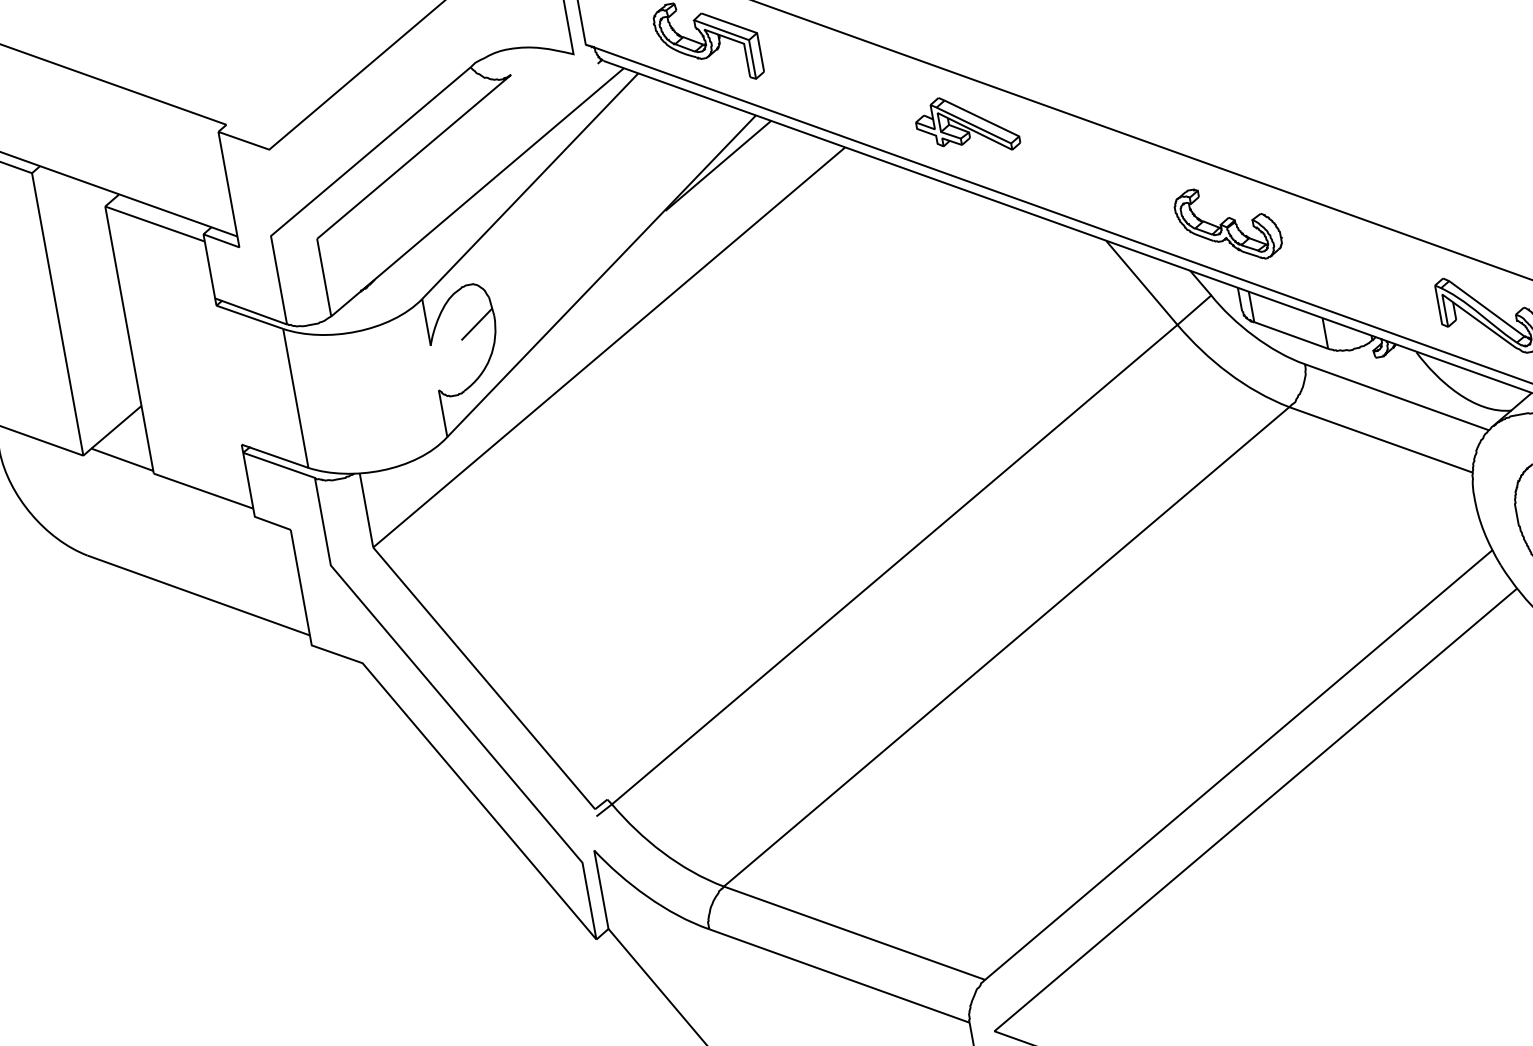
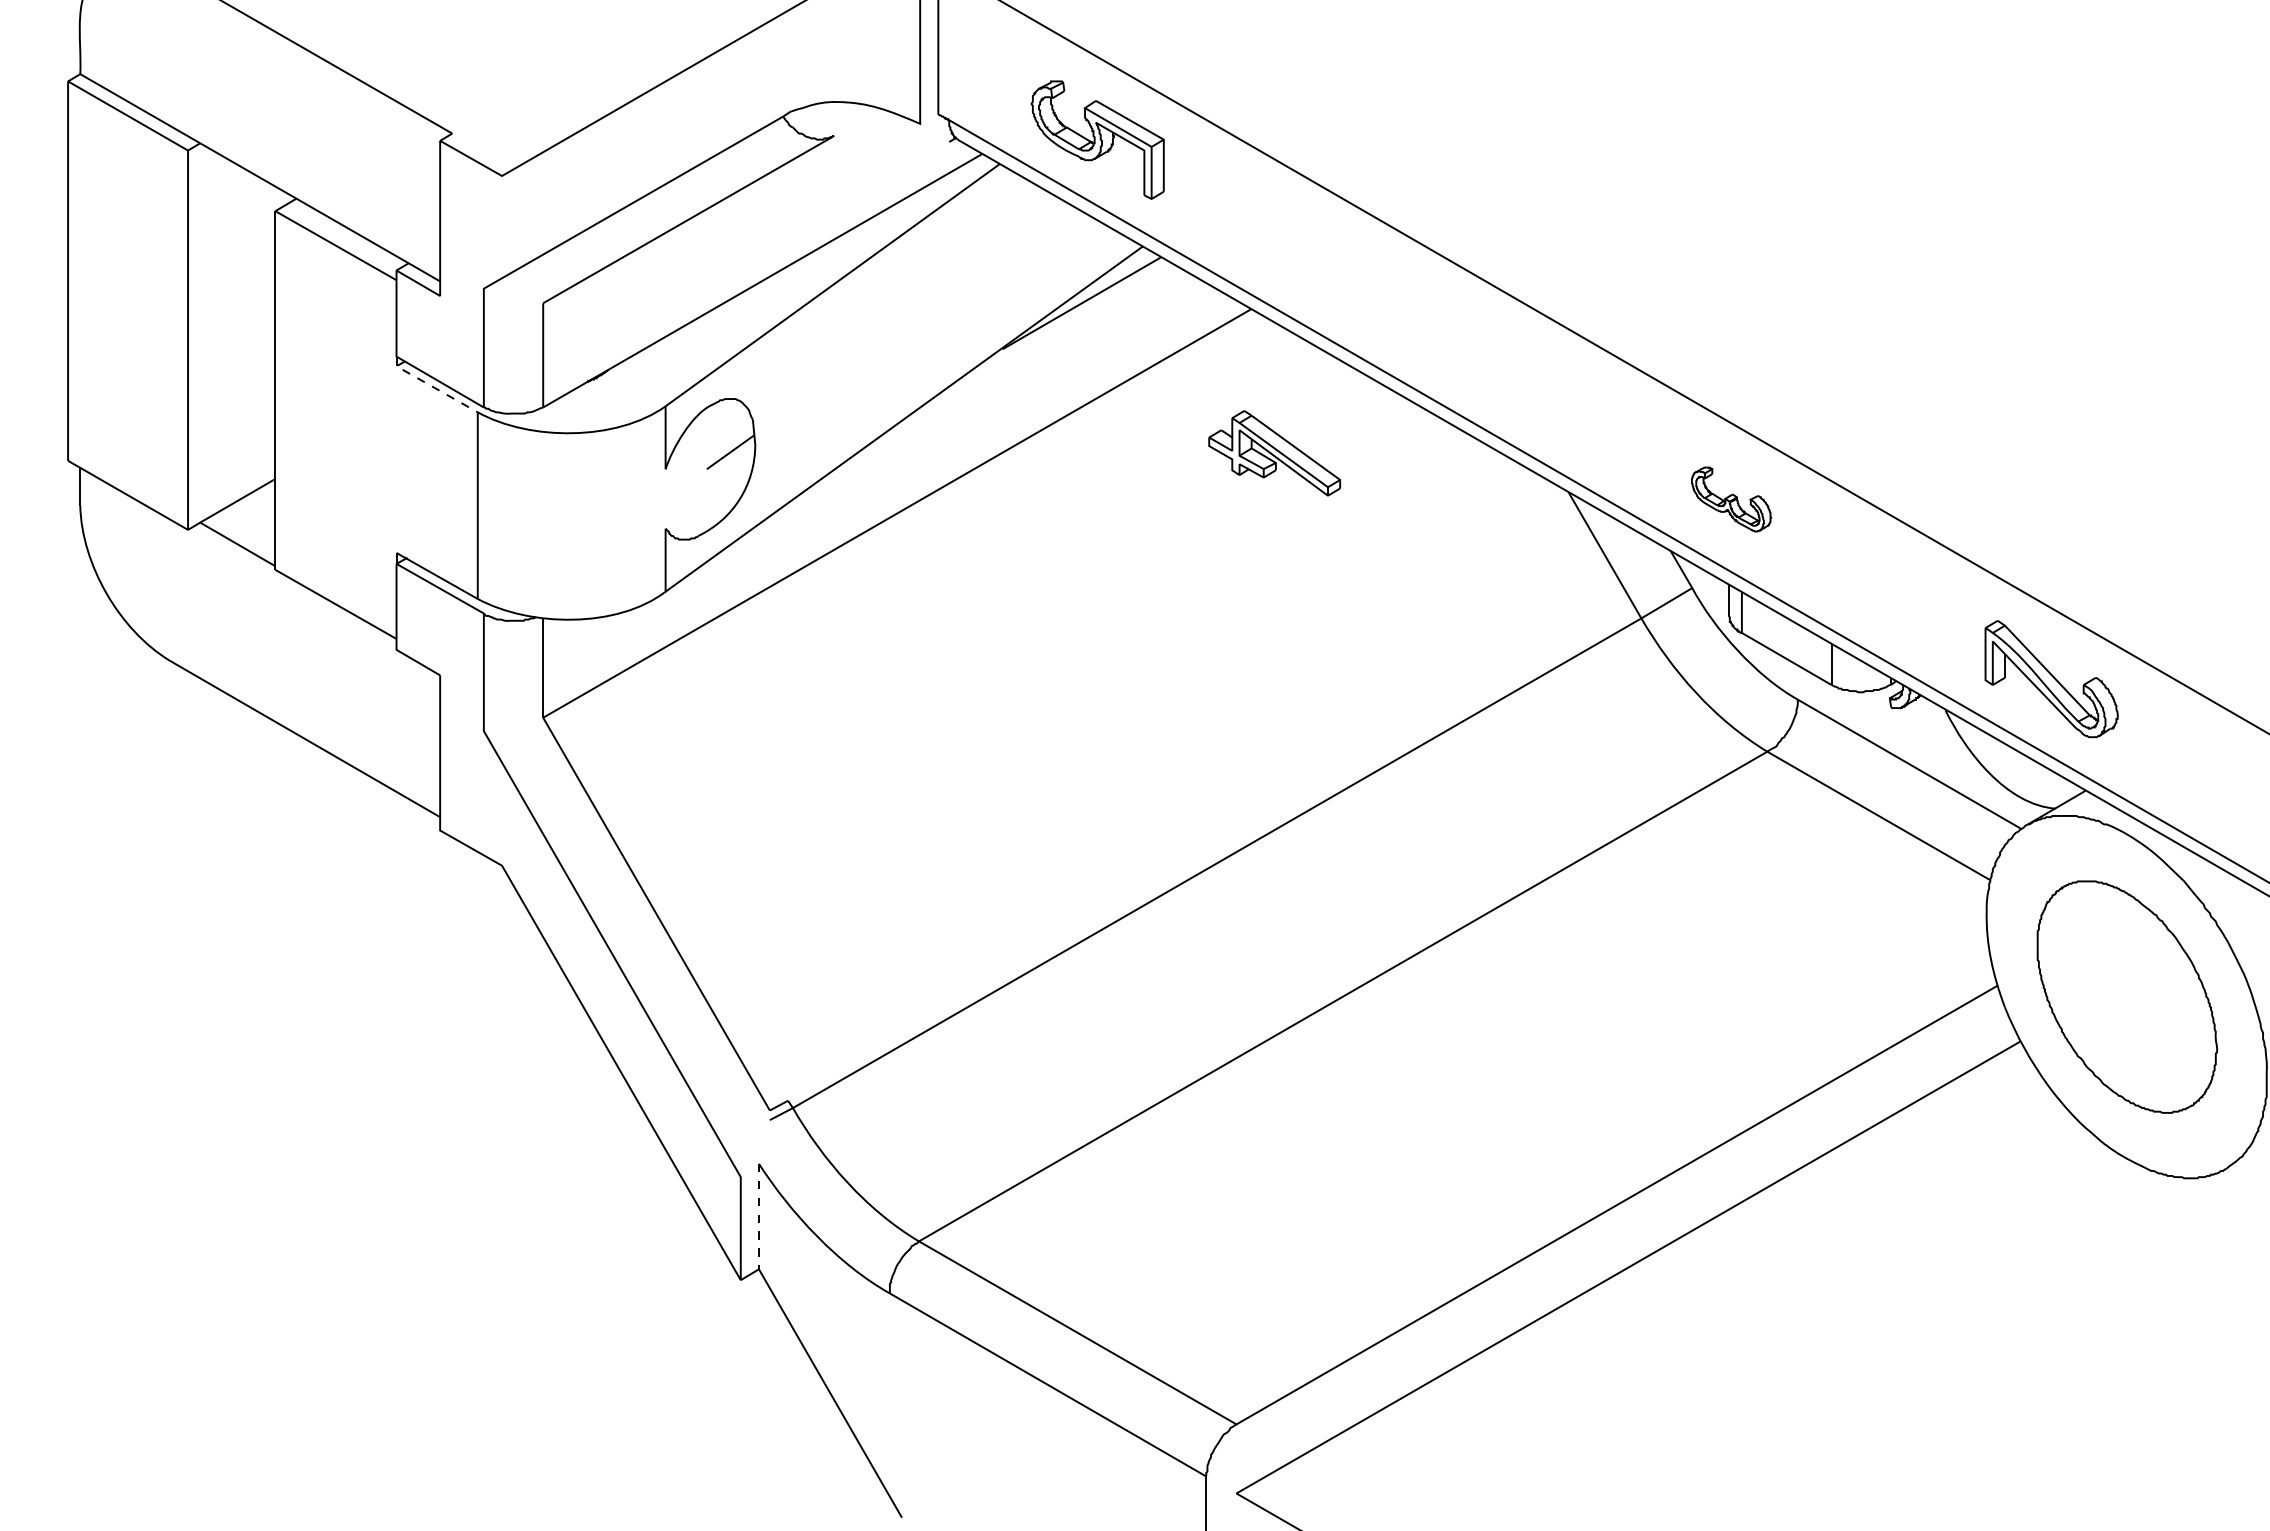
part: (966, 125) -> (1274, 453), moved
part: (1228, 224) -> (1731, 499), size x0.6
line: (245, 315) -> (432, 386), solid -> dashed
line: (601, 889) -> (758, 1216), solid -> dashed

